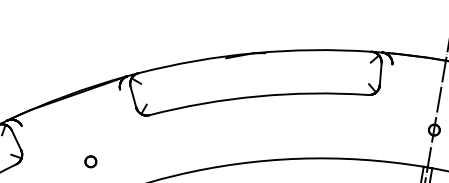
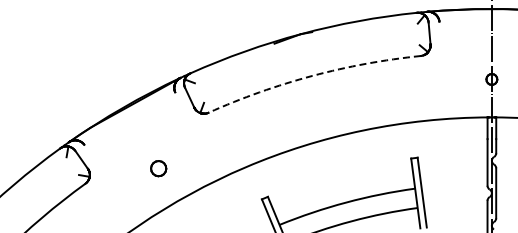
arc: (258, 95) -> (312, 75), solid -> dashed
part: (90, 161) -> (158, 168), size x1.4

